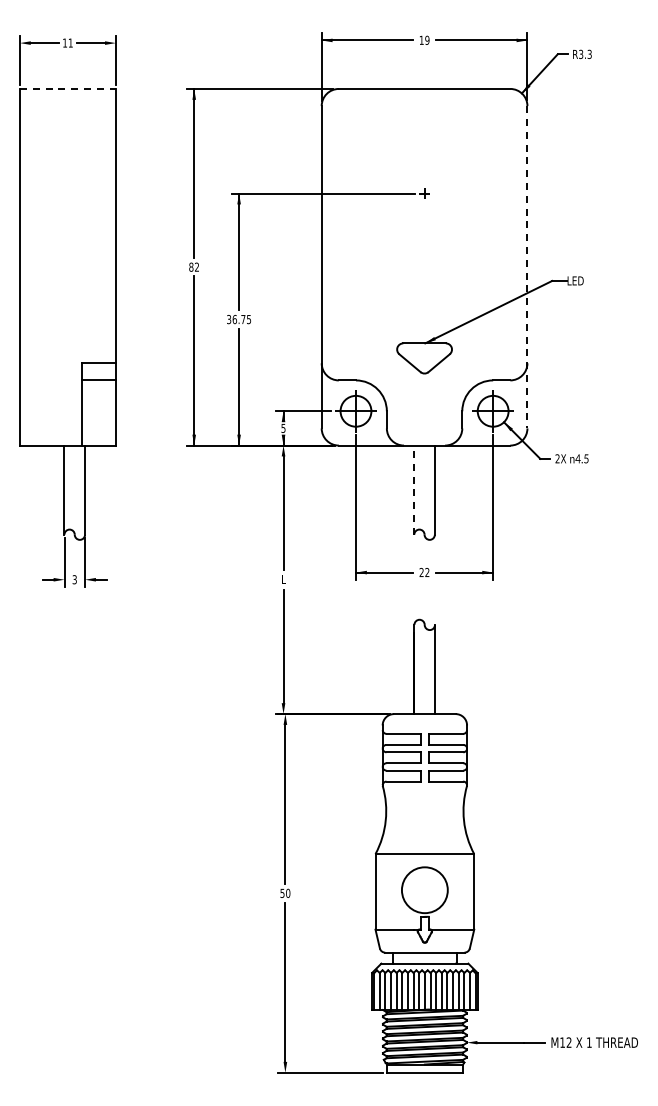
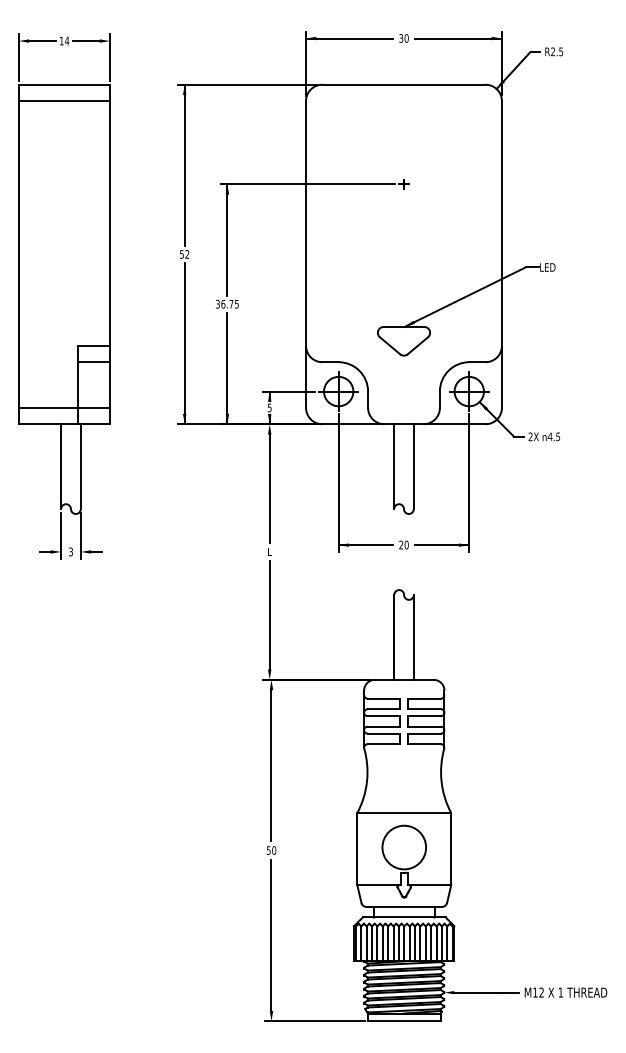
text: (424, 39) -> (403, 37), 19 -> 30
text: (70, 42) -> (66, 40), 11 -> 14
text: (585, 54) -> (557, 51), R3.3 -> R2.5
line: (68, 88) -> (65, 84), dashed -> solid
line: (67, 106) -> (64, 101), added
text: (191, 266) -> (182, 253), 82 -> 52
line: (527, 267) -> (501, 254), dashed -> solid
line: (67, 428) -> (64, 407), added
line: (414, 490) -> (394, 466), dashed -> solid
text: (427, 572) -> (406, 545), 22 -> 20

